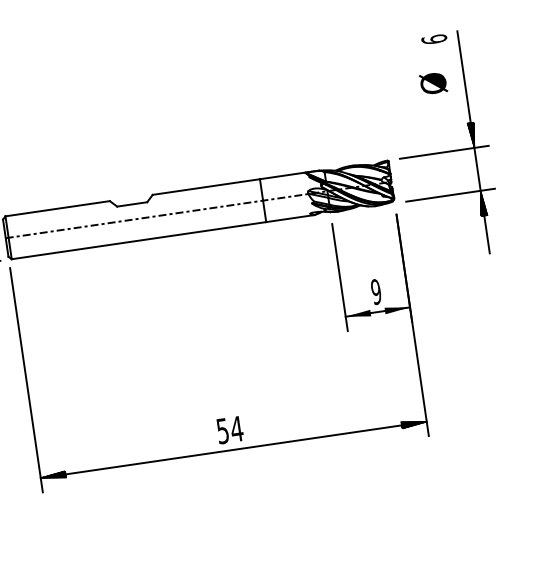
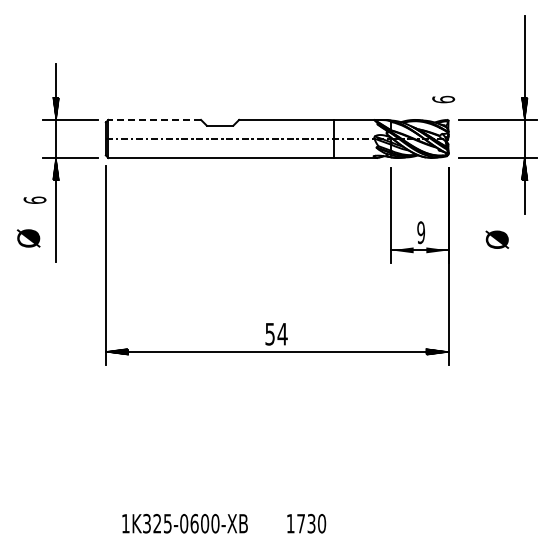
text: (434, 39) -> (443, 99), moved
text: (433, 83) -> (497, 239), moved
line: (57, 208) -> (154, 119), solid -> dashed

